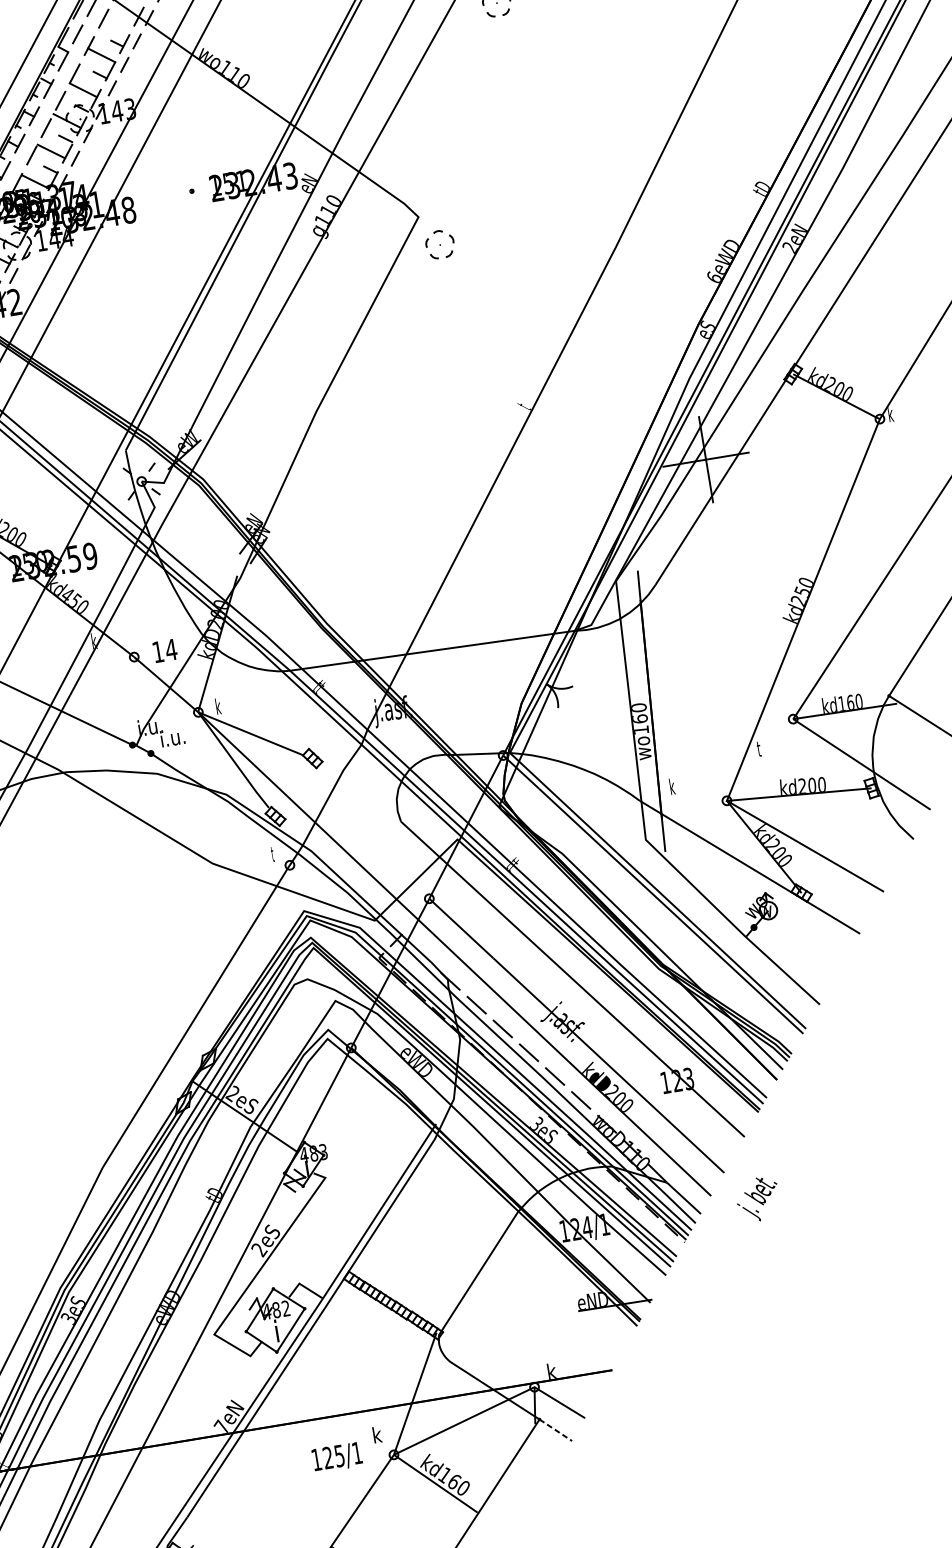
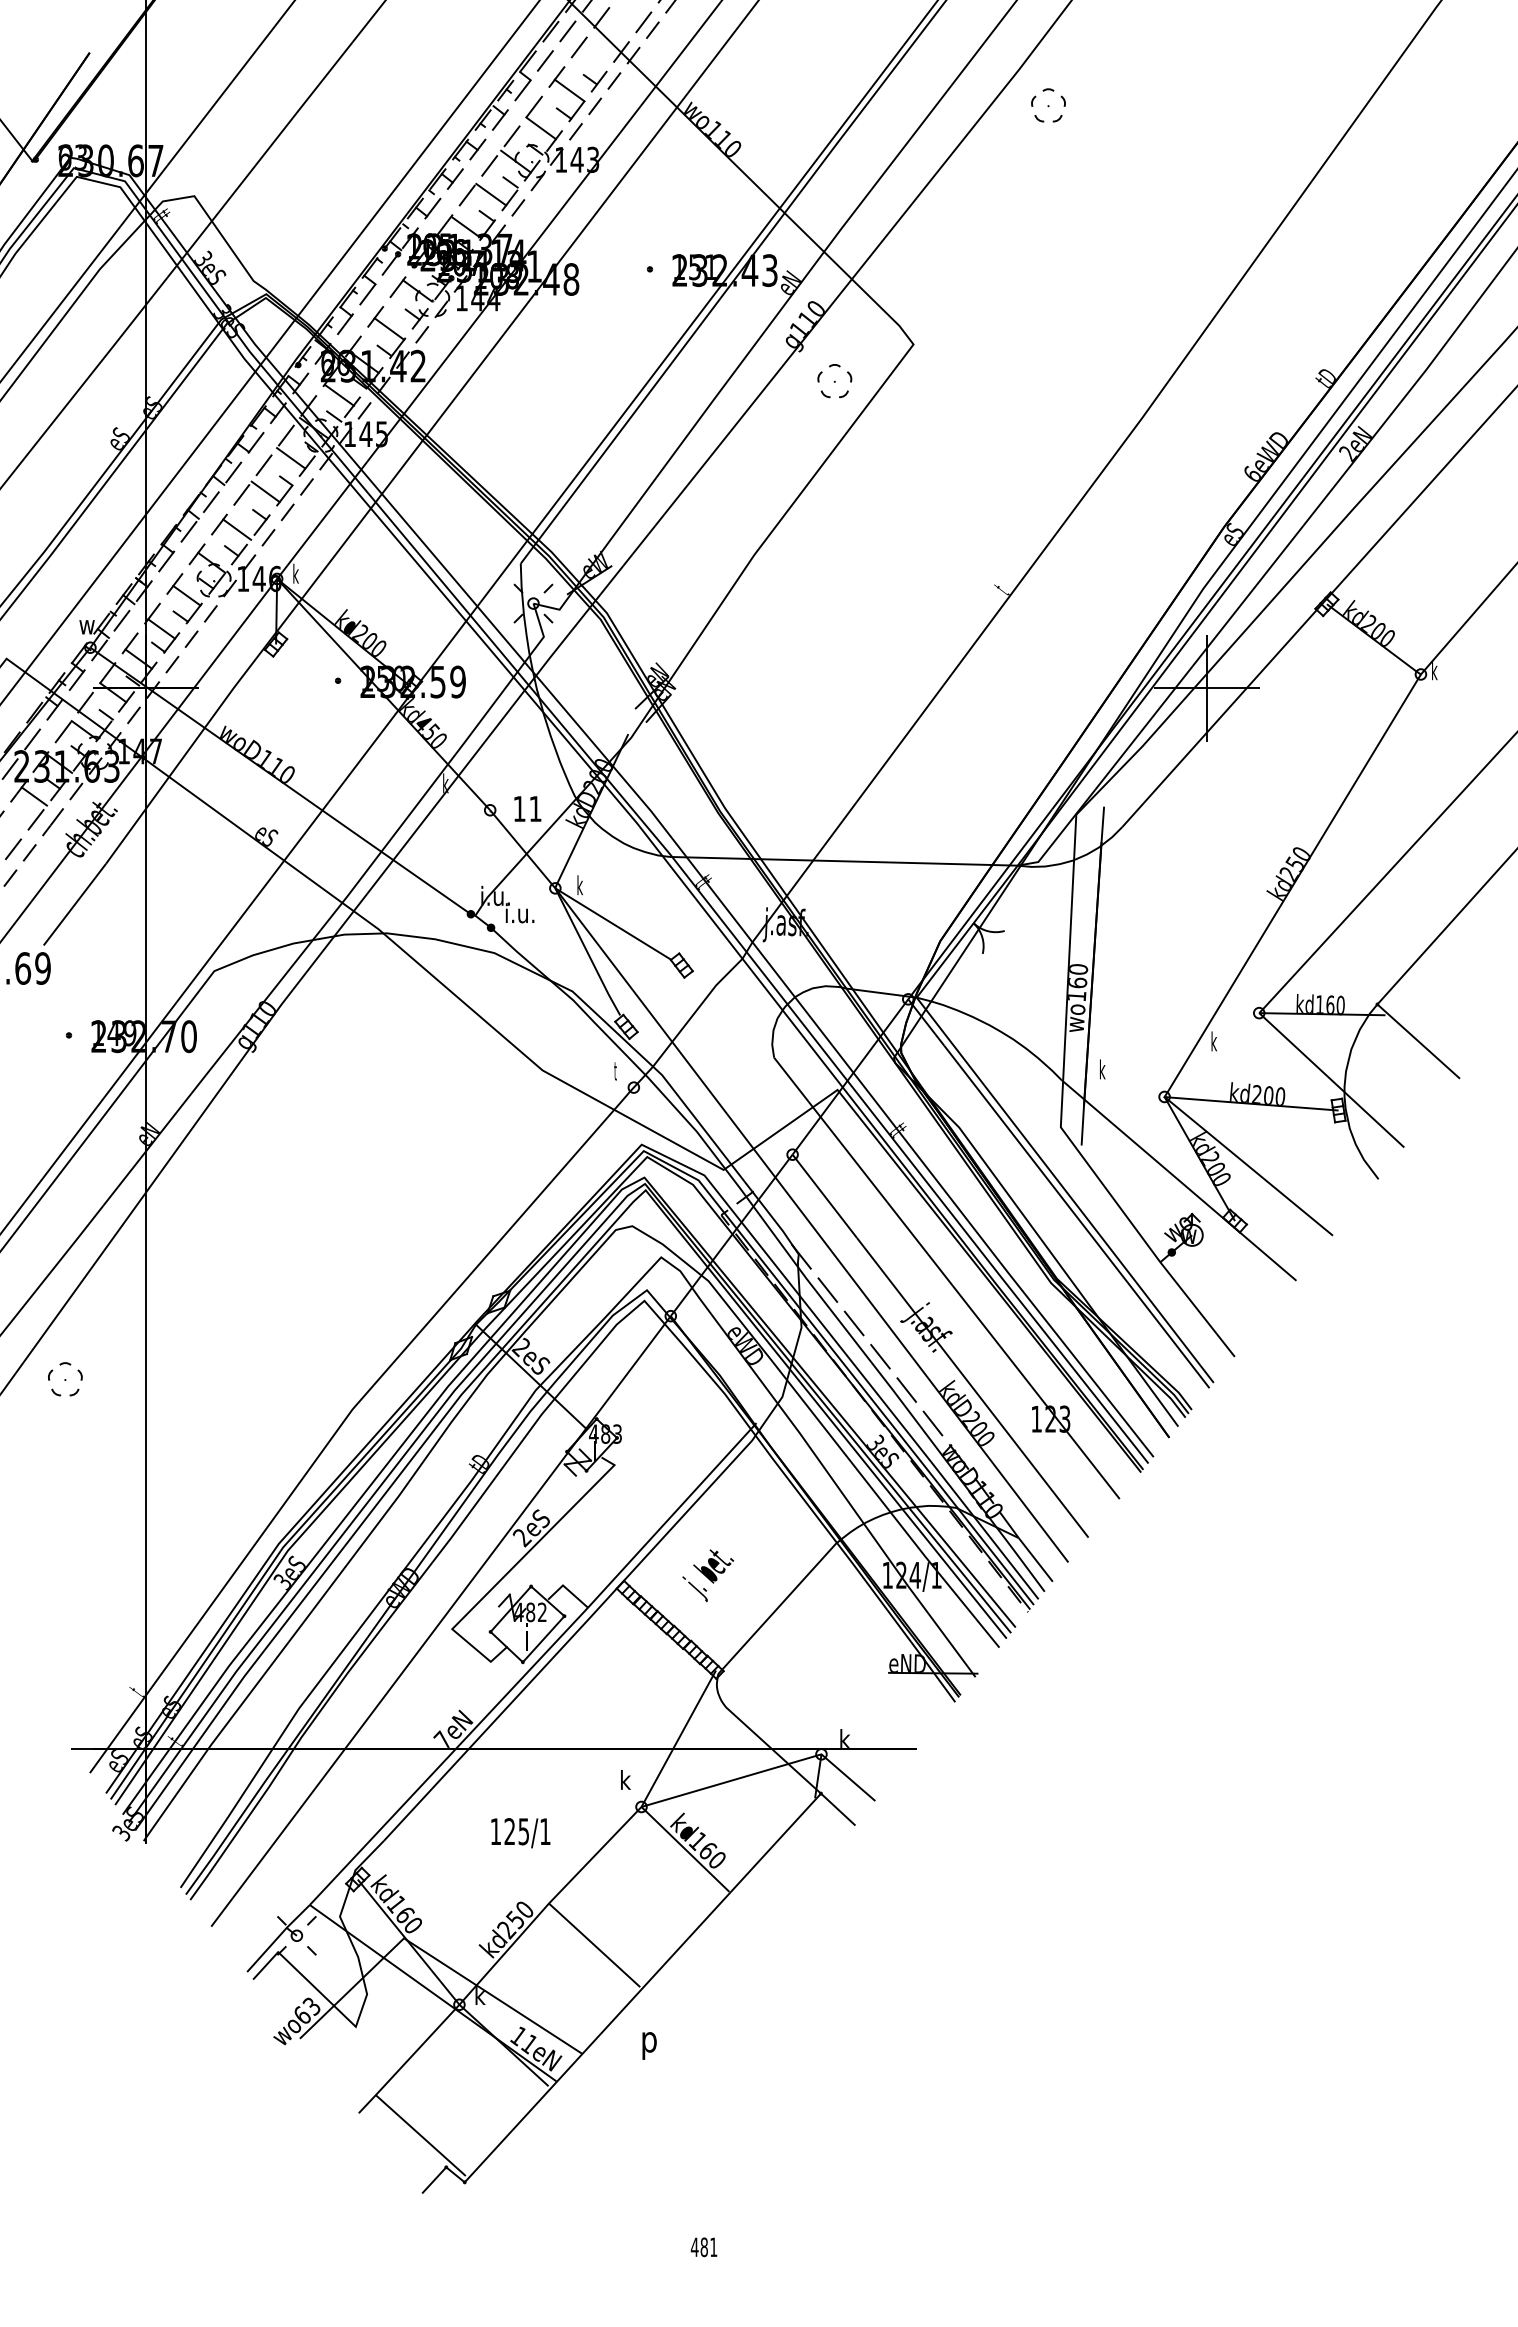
part: (439, 244) -> (834, 381), moved
text: (171, 649) -> (535, 808), 14 -> 11
text: (759, 748) -> (1213, 1041), t -> k
text: (758, 1199) -> (708, 1575), moved
line: (556, 1430) -> (838, 1809), dashed -> solid
text: (337, 1457) -> (520, 1833), moved

